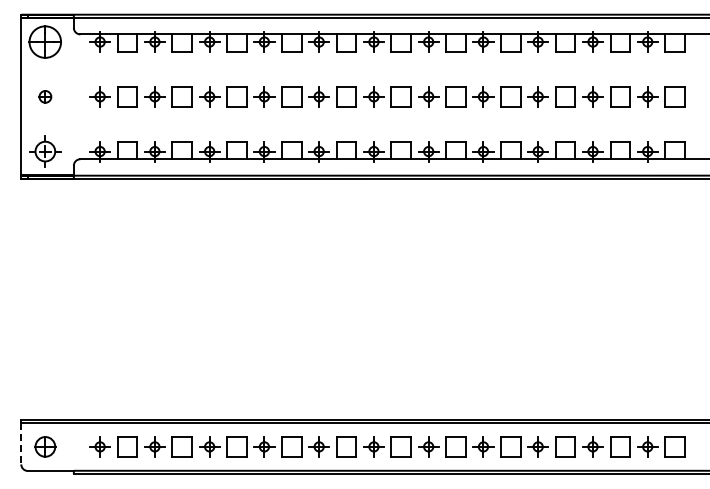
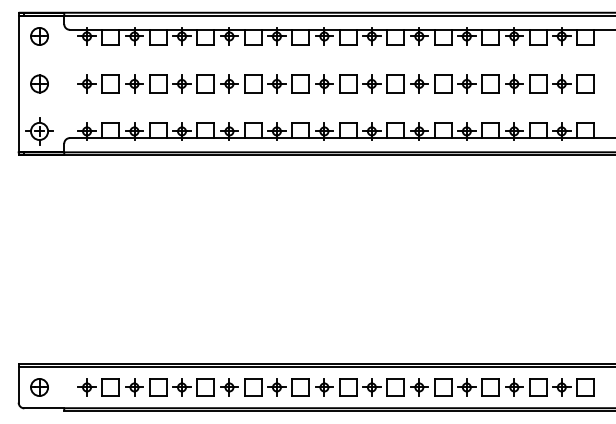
part: (45, 41) -> (39, 35), size x0.62
part: (45, 96) -> (39, 83), size x1.67
line: (21, 443) -> (18, 384), dashed -> solid

